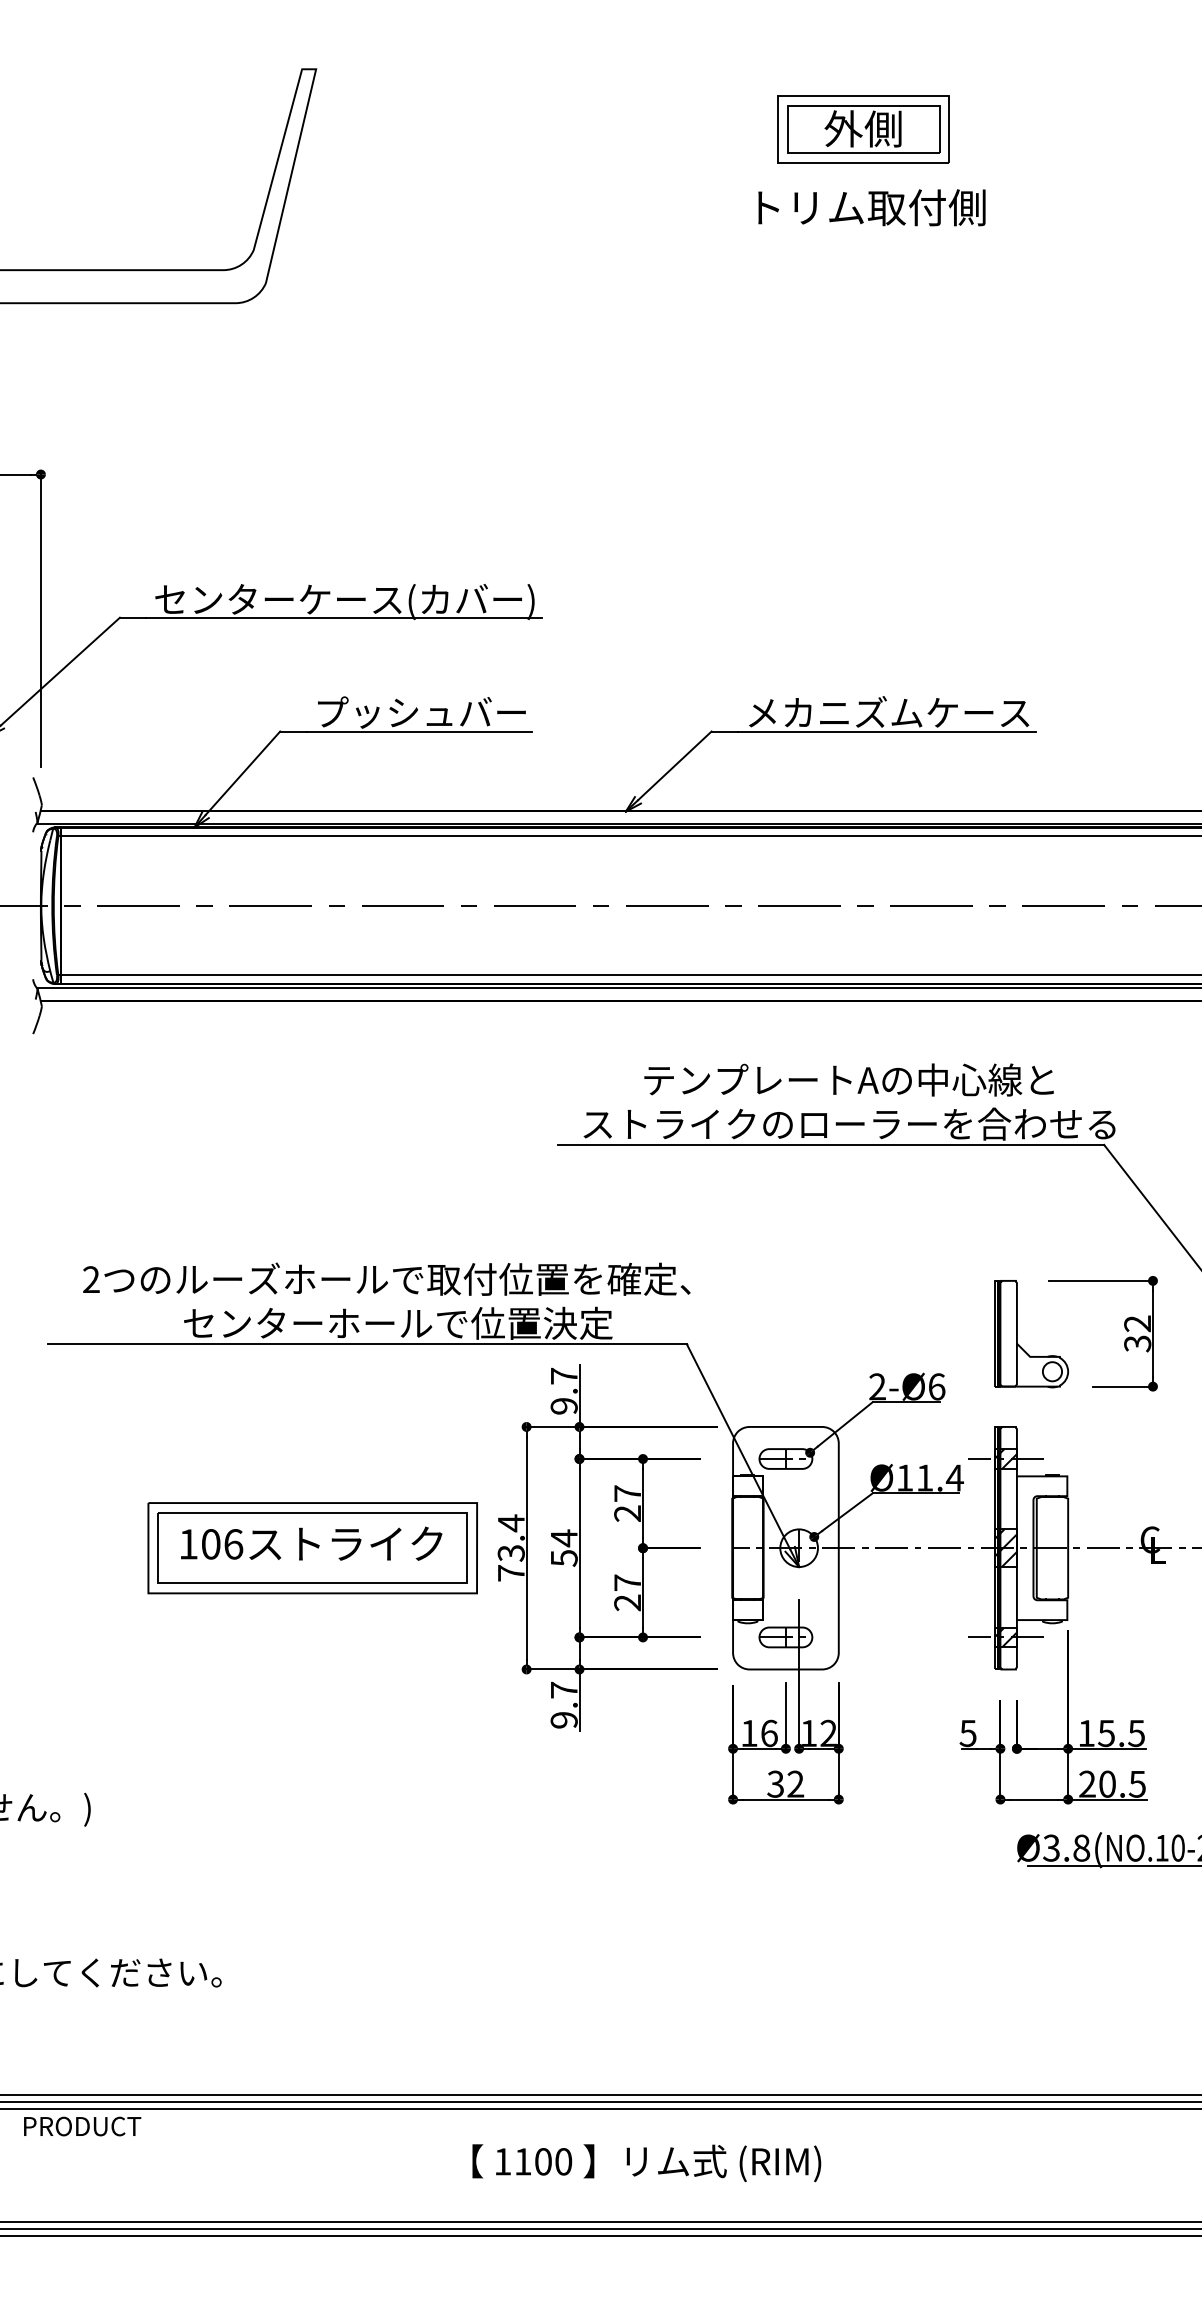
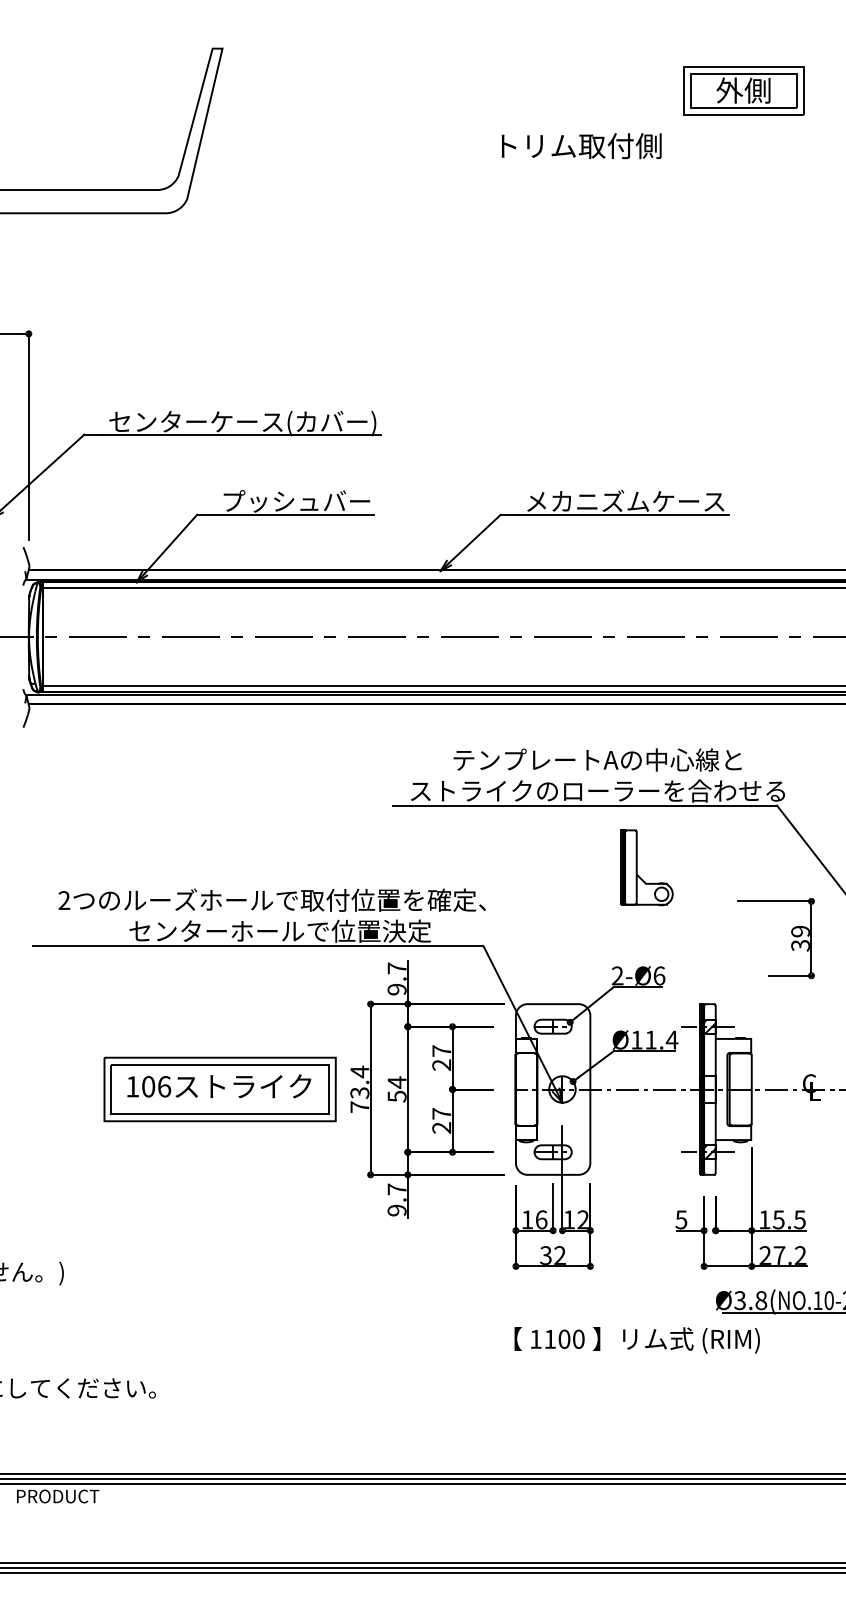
part: (863, 128) -> (743, 90), moved
text: (871, 208) -> (581, 146), moved
text: (1137, 1323) -> (800, 931), 32 -> 39
part: (1018, 1333) -> (637, 867), moved
hatch: (1005, 1548) -> (707, 1089), removed
text: (1121, 1784) -> (789, 1255), 20.5 -> 27.2
text: (645, 2163) -> (636, 1340), moved

